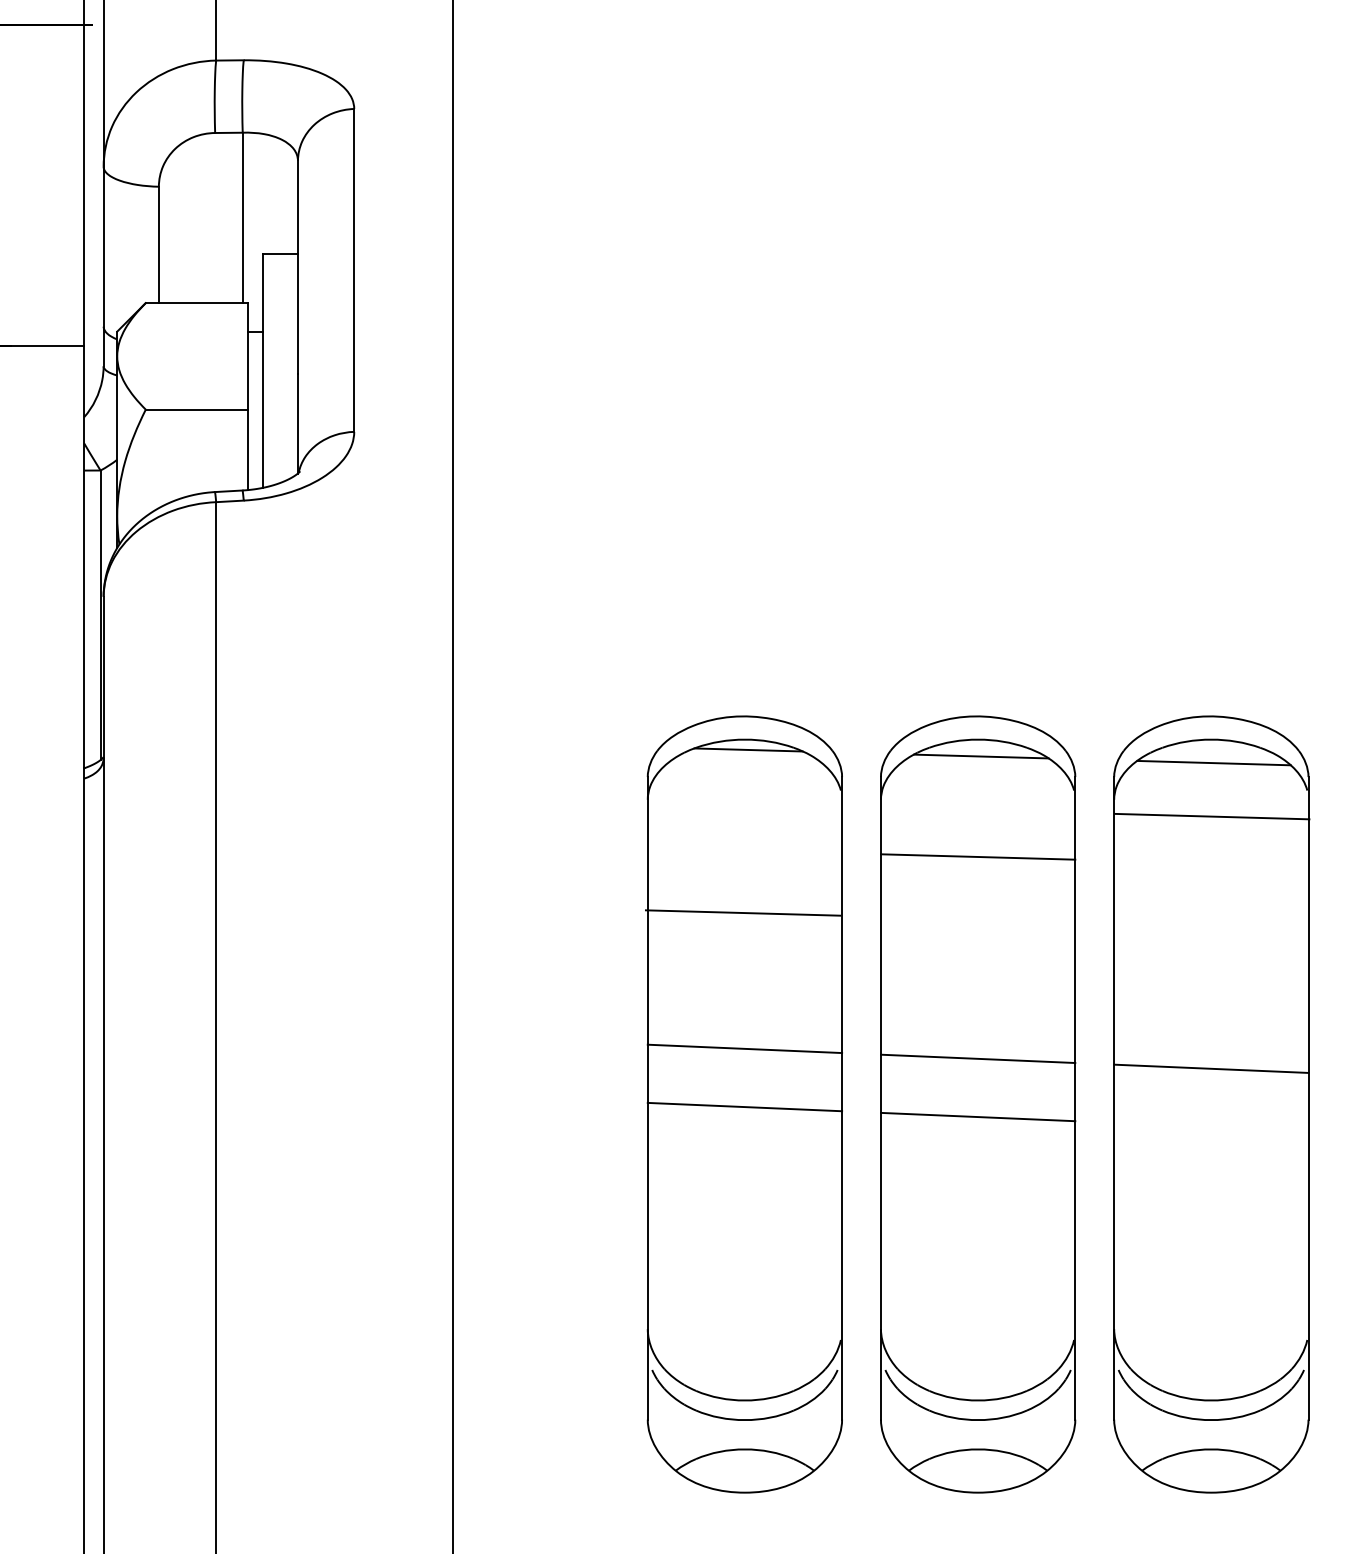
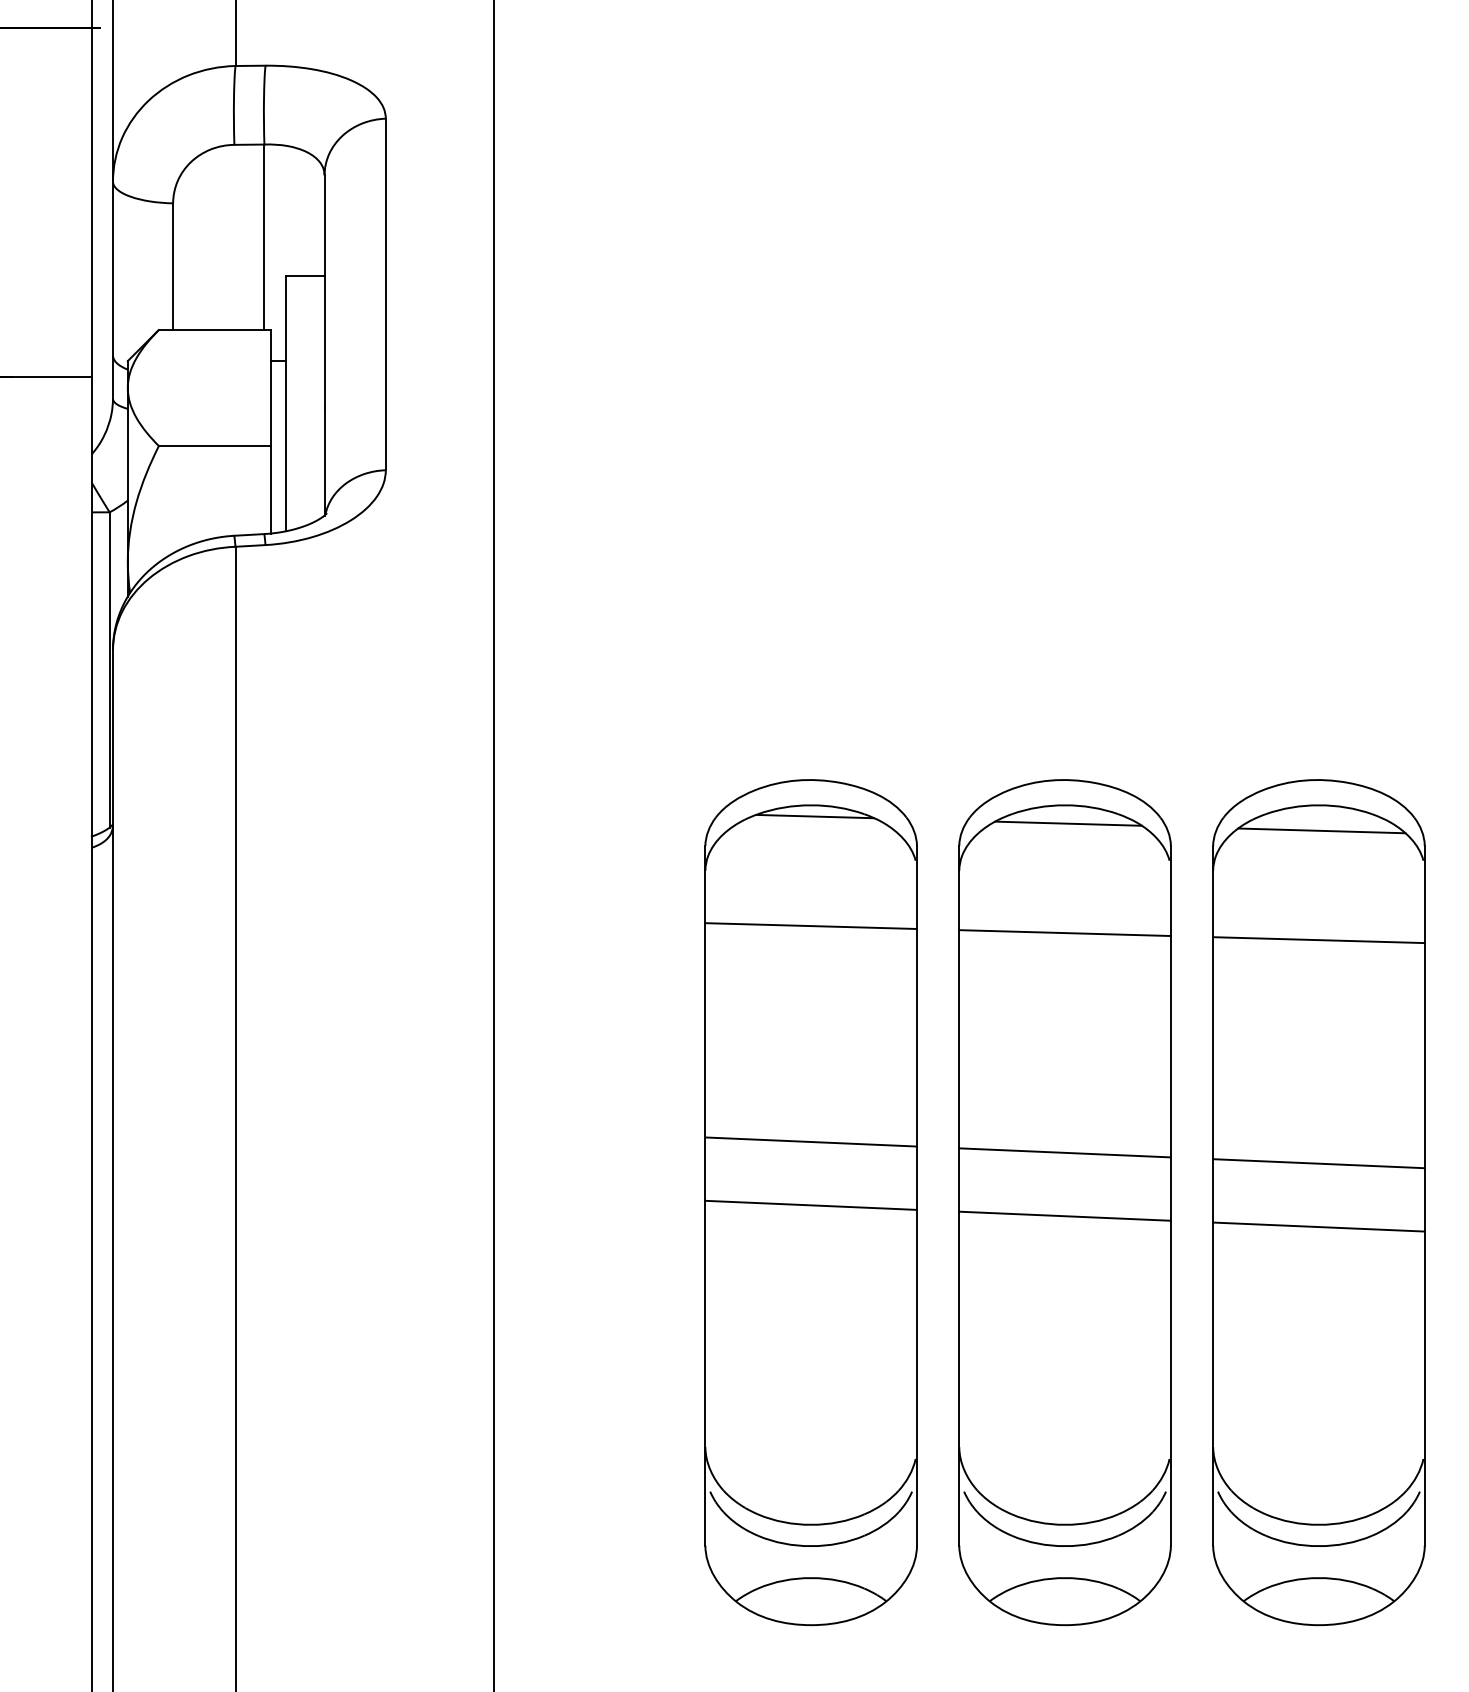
line: (1211, 816) -> (1318, 940), moved
line: (742, 912) -> (810, 925), moved
line: (1210, 1126) -> (1318, 1226), added

